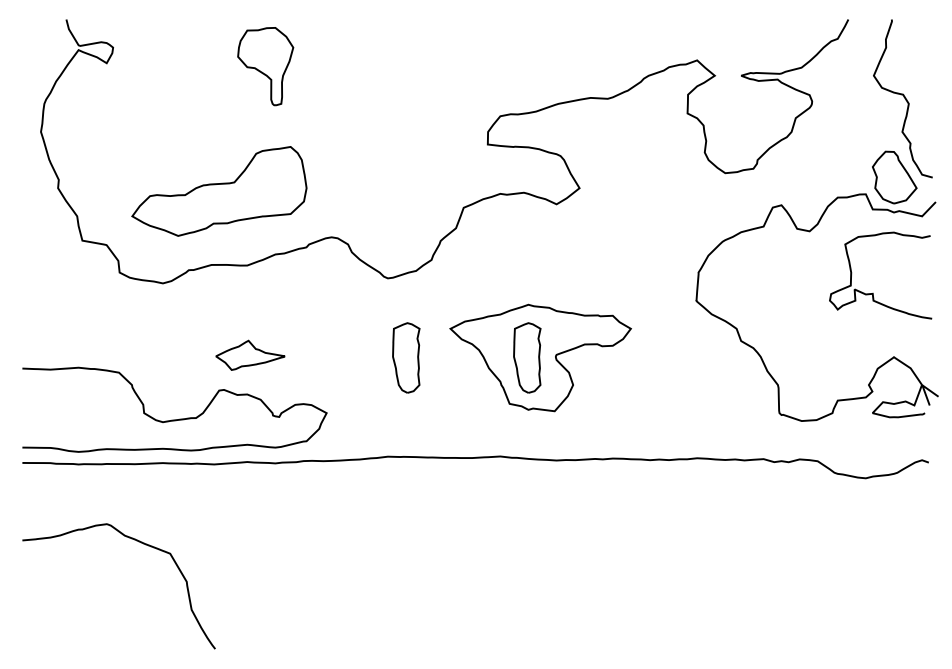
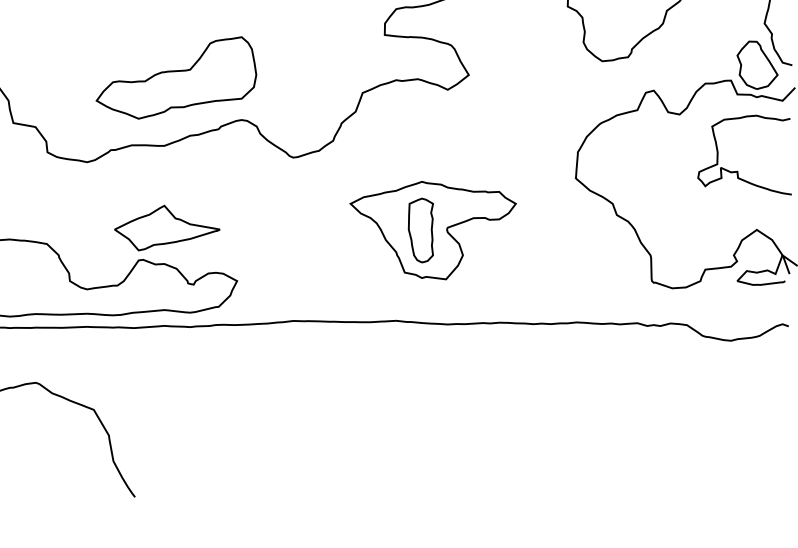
part: (219, 191) -> (176, 78), moved
part: (250, 355) -> (167, 228), size x1.67
part: (406, 357) -> (310, 230), removed

